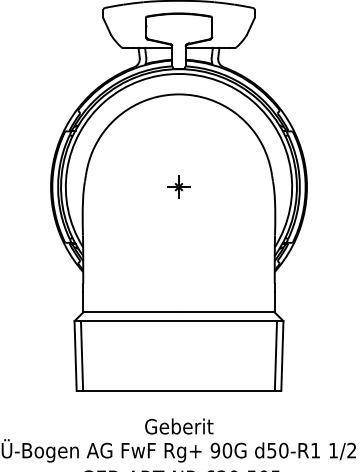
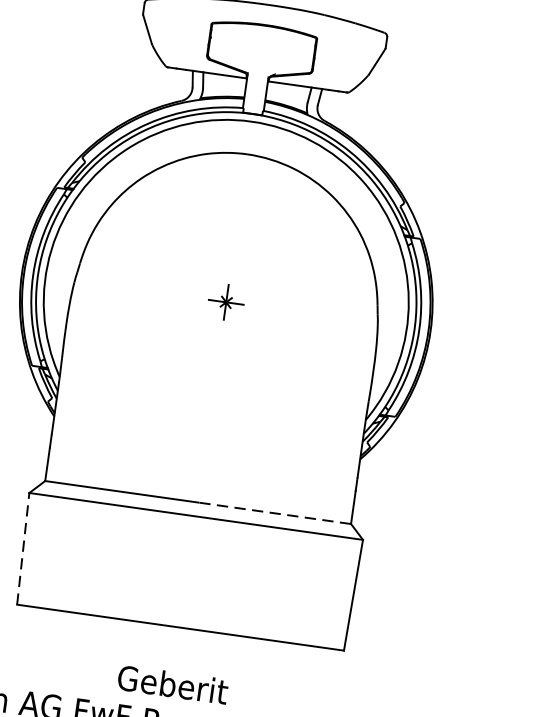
line: (226, 312) -> (274, 513), solid -> dashed
line: (75, 355) -> (23, 548), solid -> dashed
line: (81, 355) -> (32, 549), removed
line: (275, 355) -> (342, 592), removed

